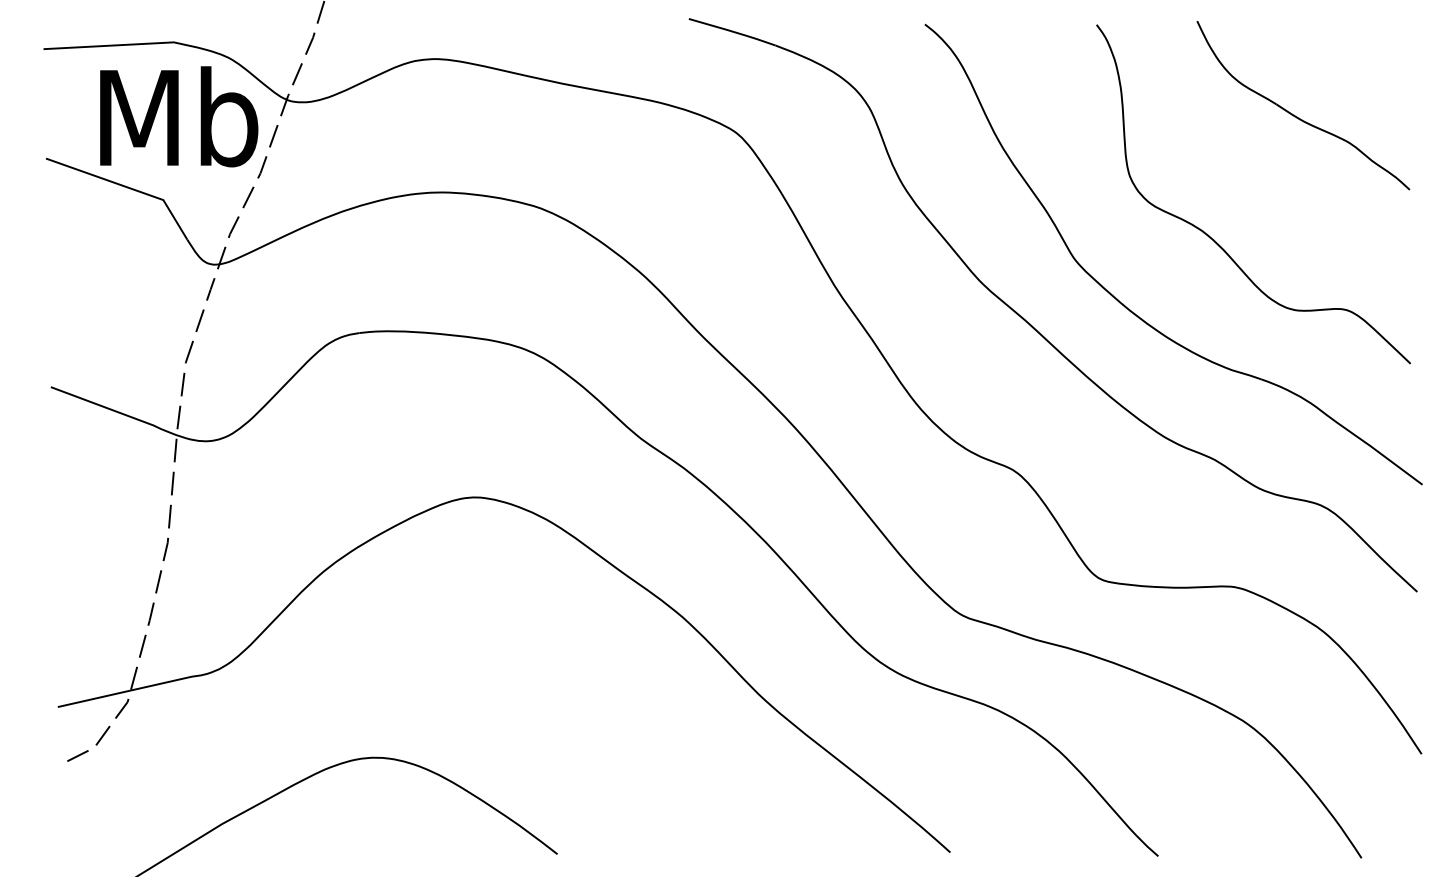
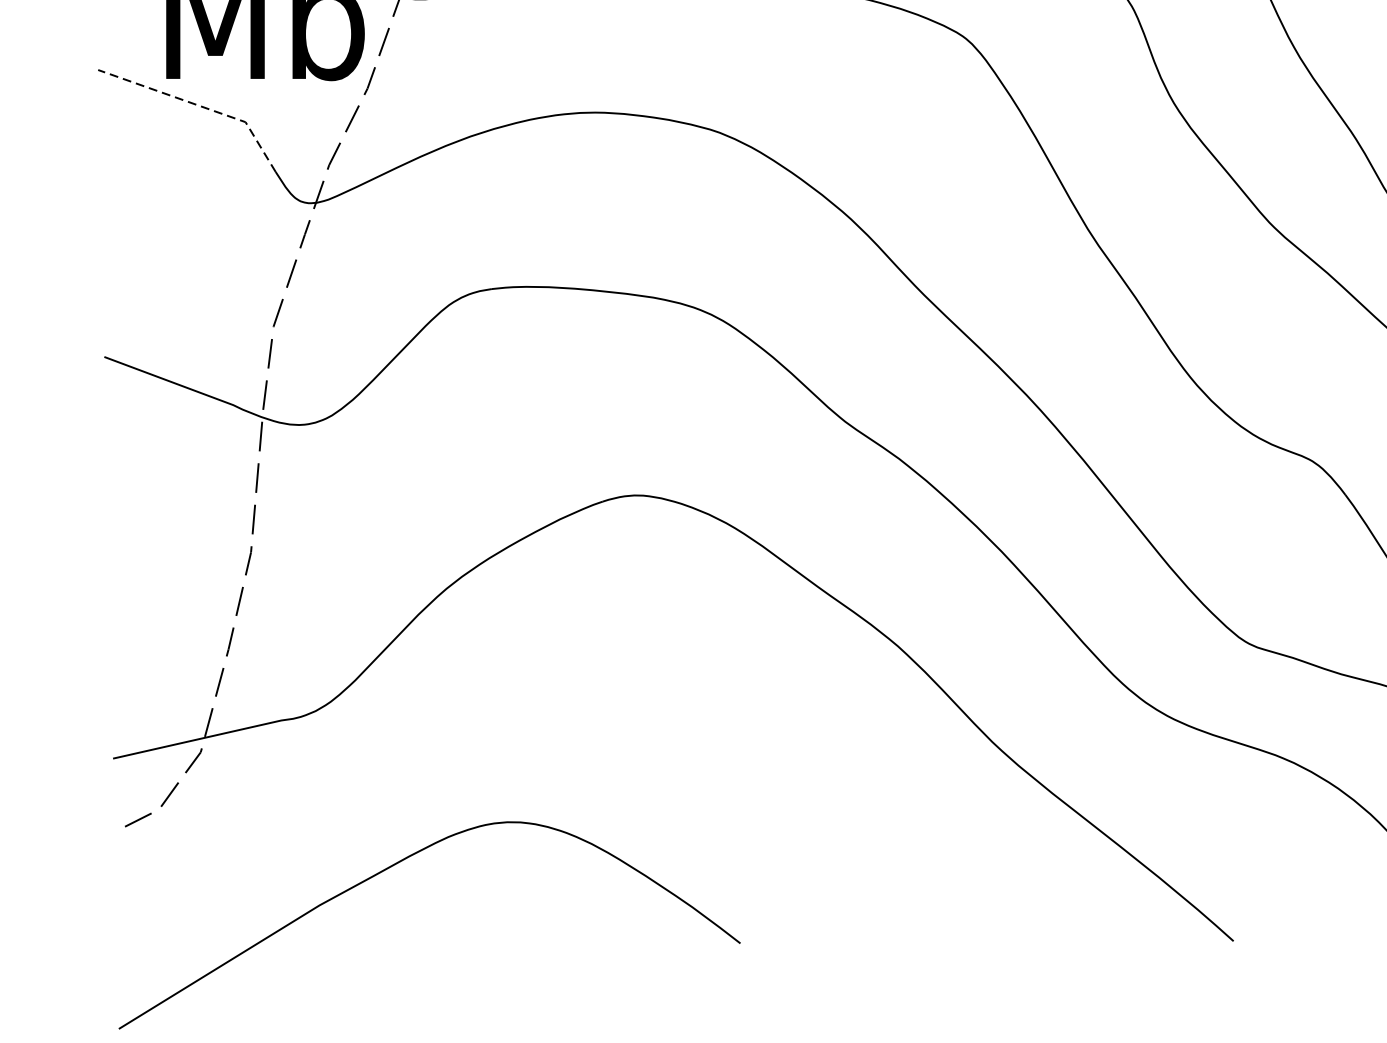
line: (126, 187) -> (199, 106), solid -> dashed

